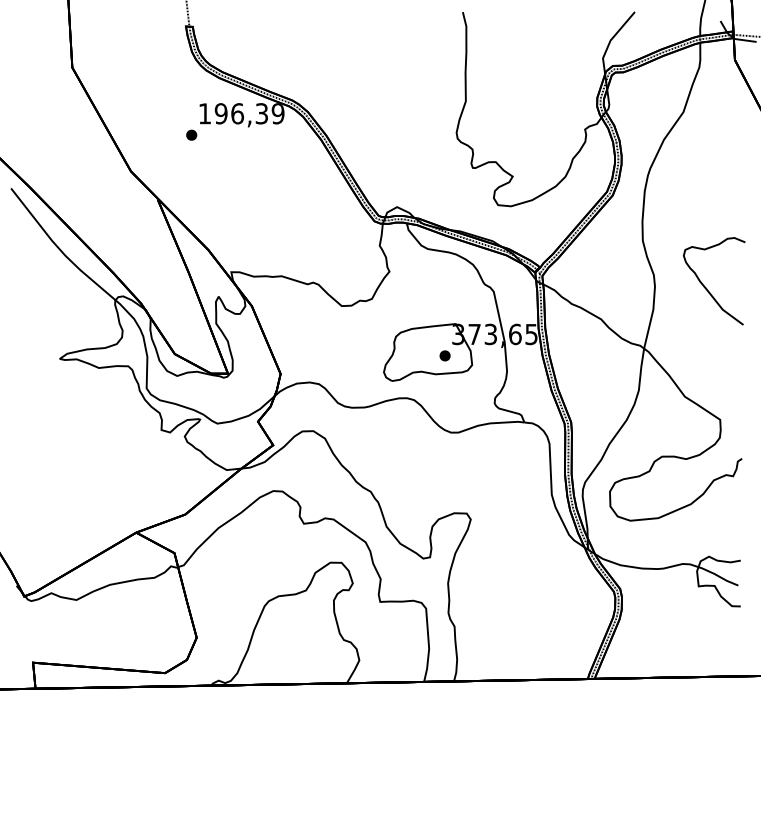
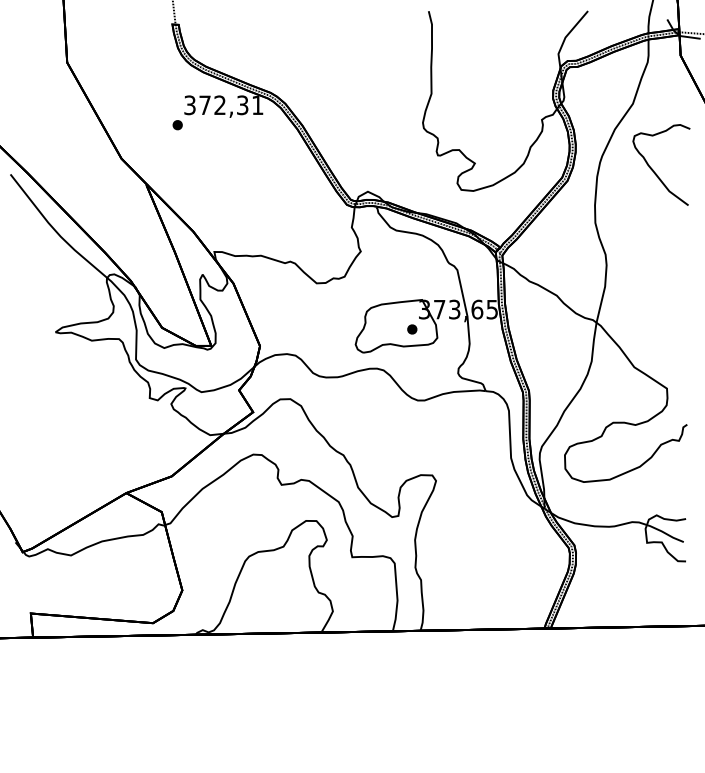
text: (241, 113) -> (223, 105), 196,39 -> 372,31
curve: (707, 288) -> (655, 171), moved

